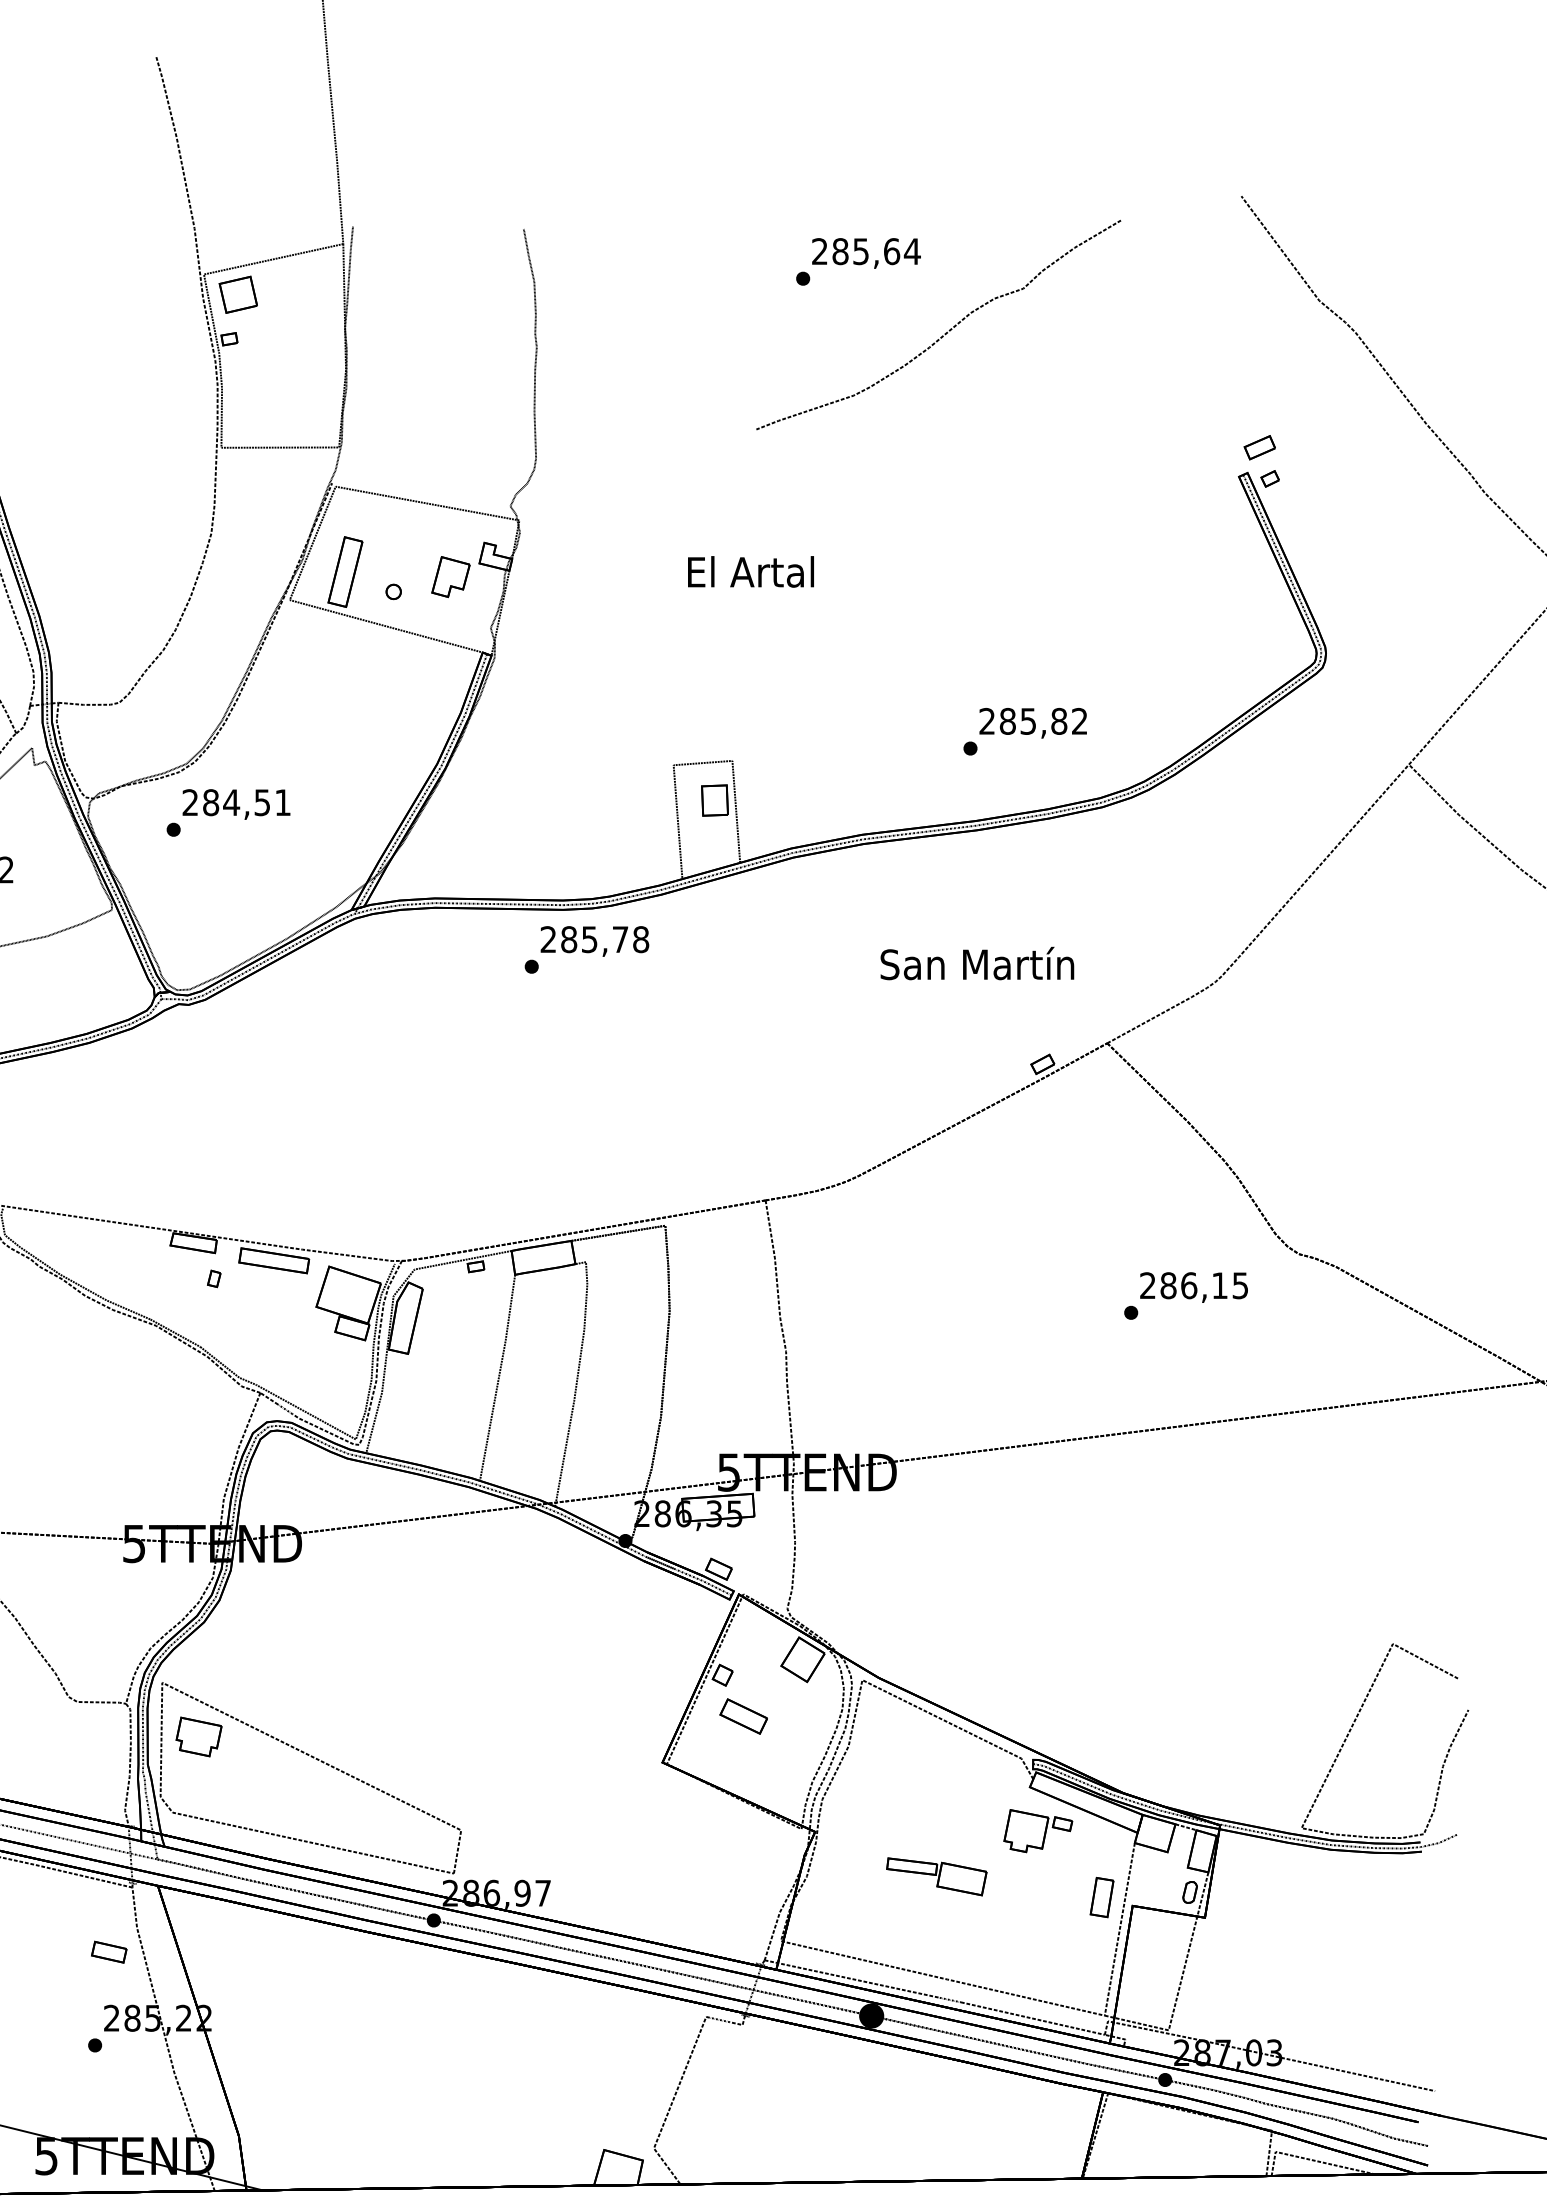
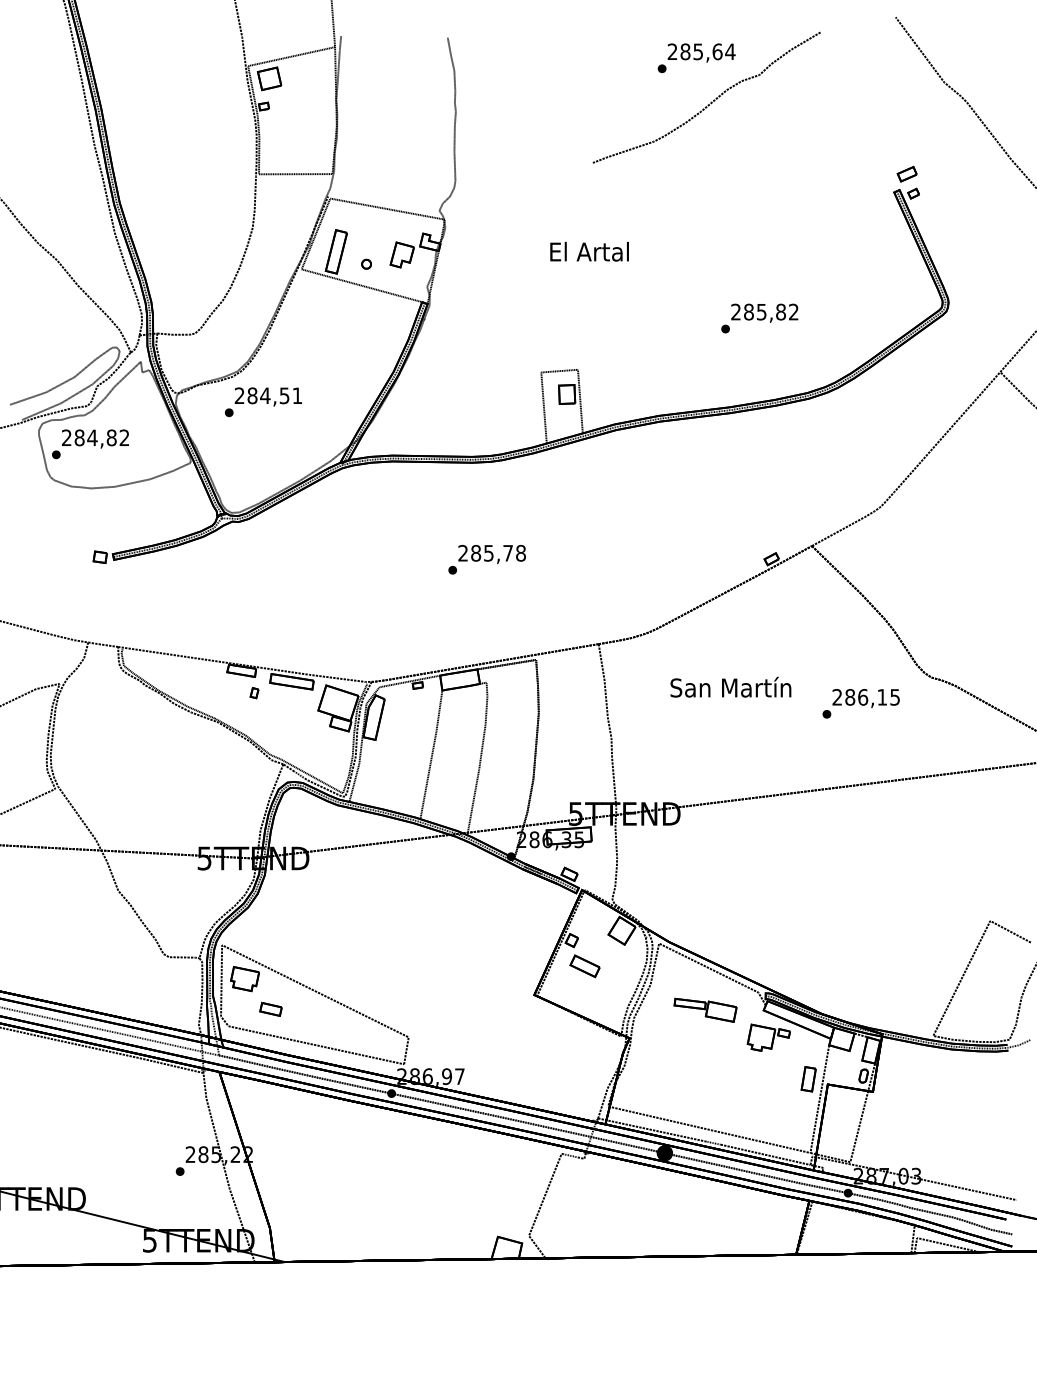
text: (858, 262) -> (696, 58), moved
text: (1024, 731) -> (759, 318), moved
text: (585, 949) -> (486, 559), moved
text: (976, 962) -> (730, 686), moved
part: (936, 1875) -> (705, 1009), moved
part: (108, 1950) -> (270, 1008), moved

